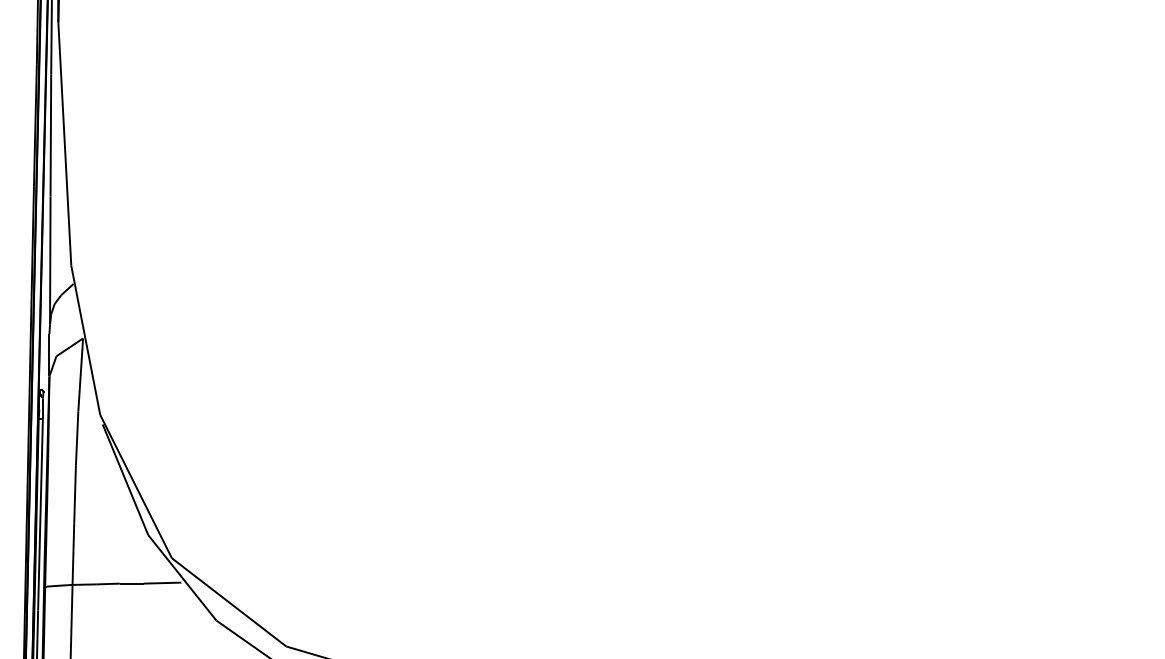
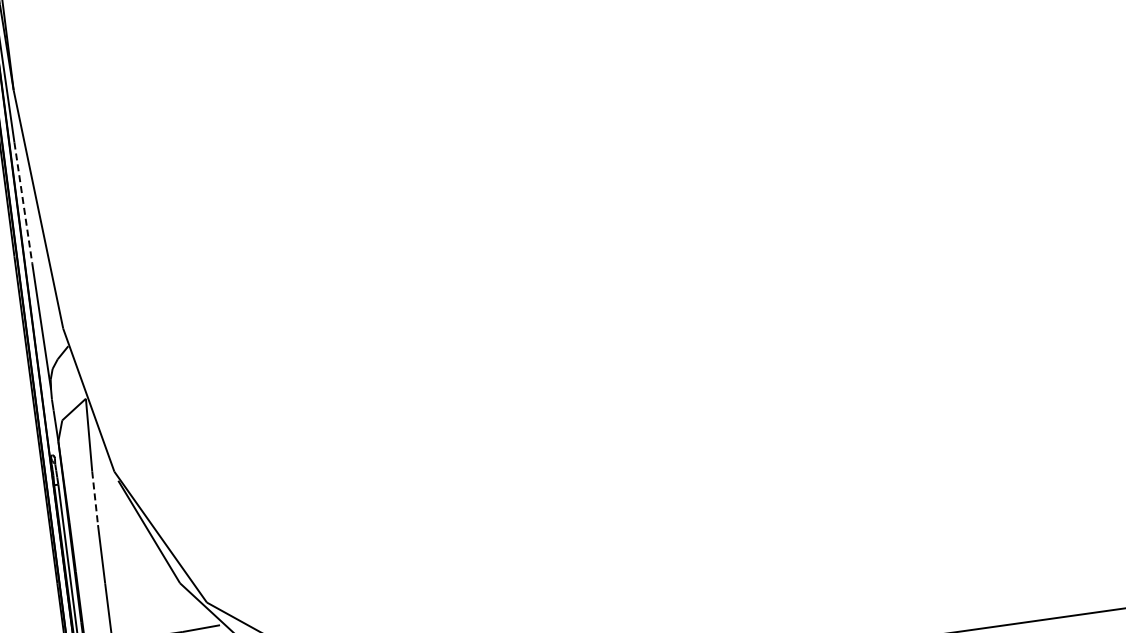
line: (50, 135) -> (22, 203), solid -> dashed
line: (77, 438) -> (95, 498), solid -> dashed

